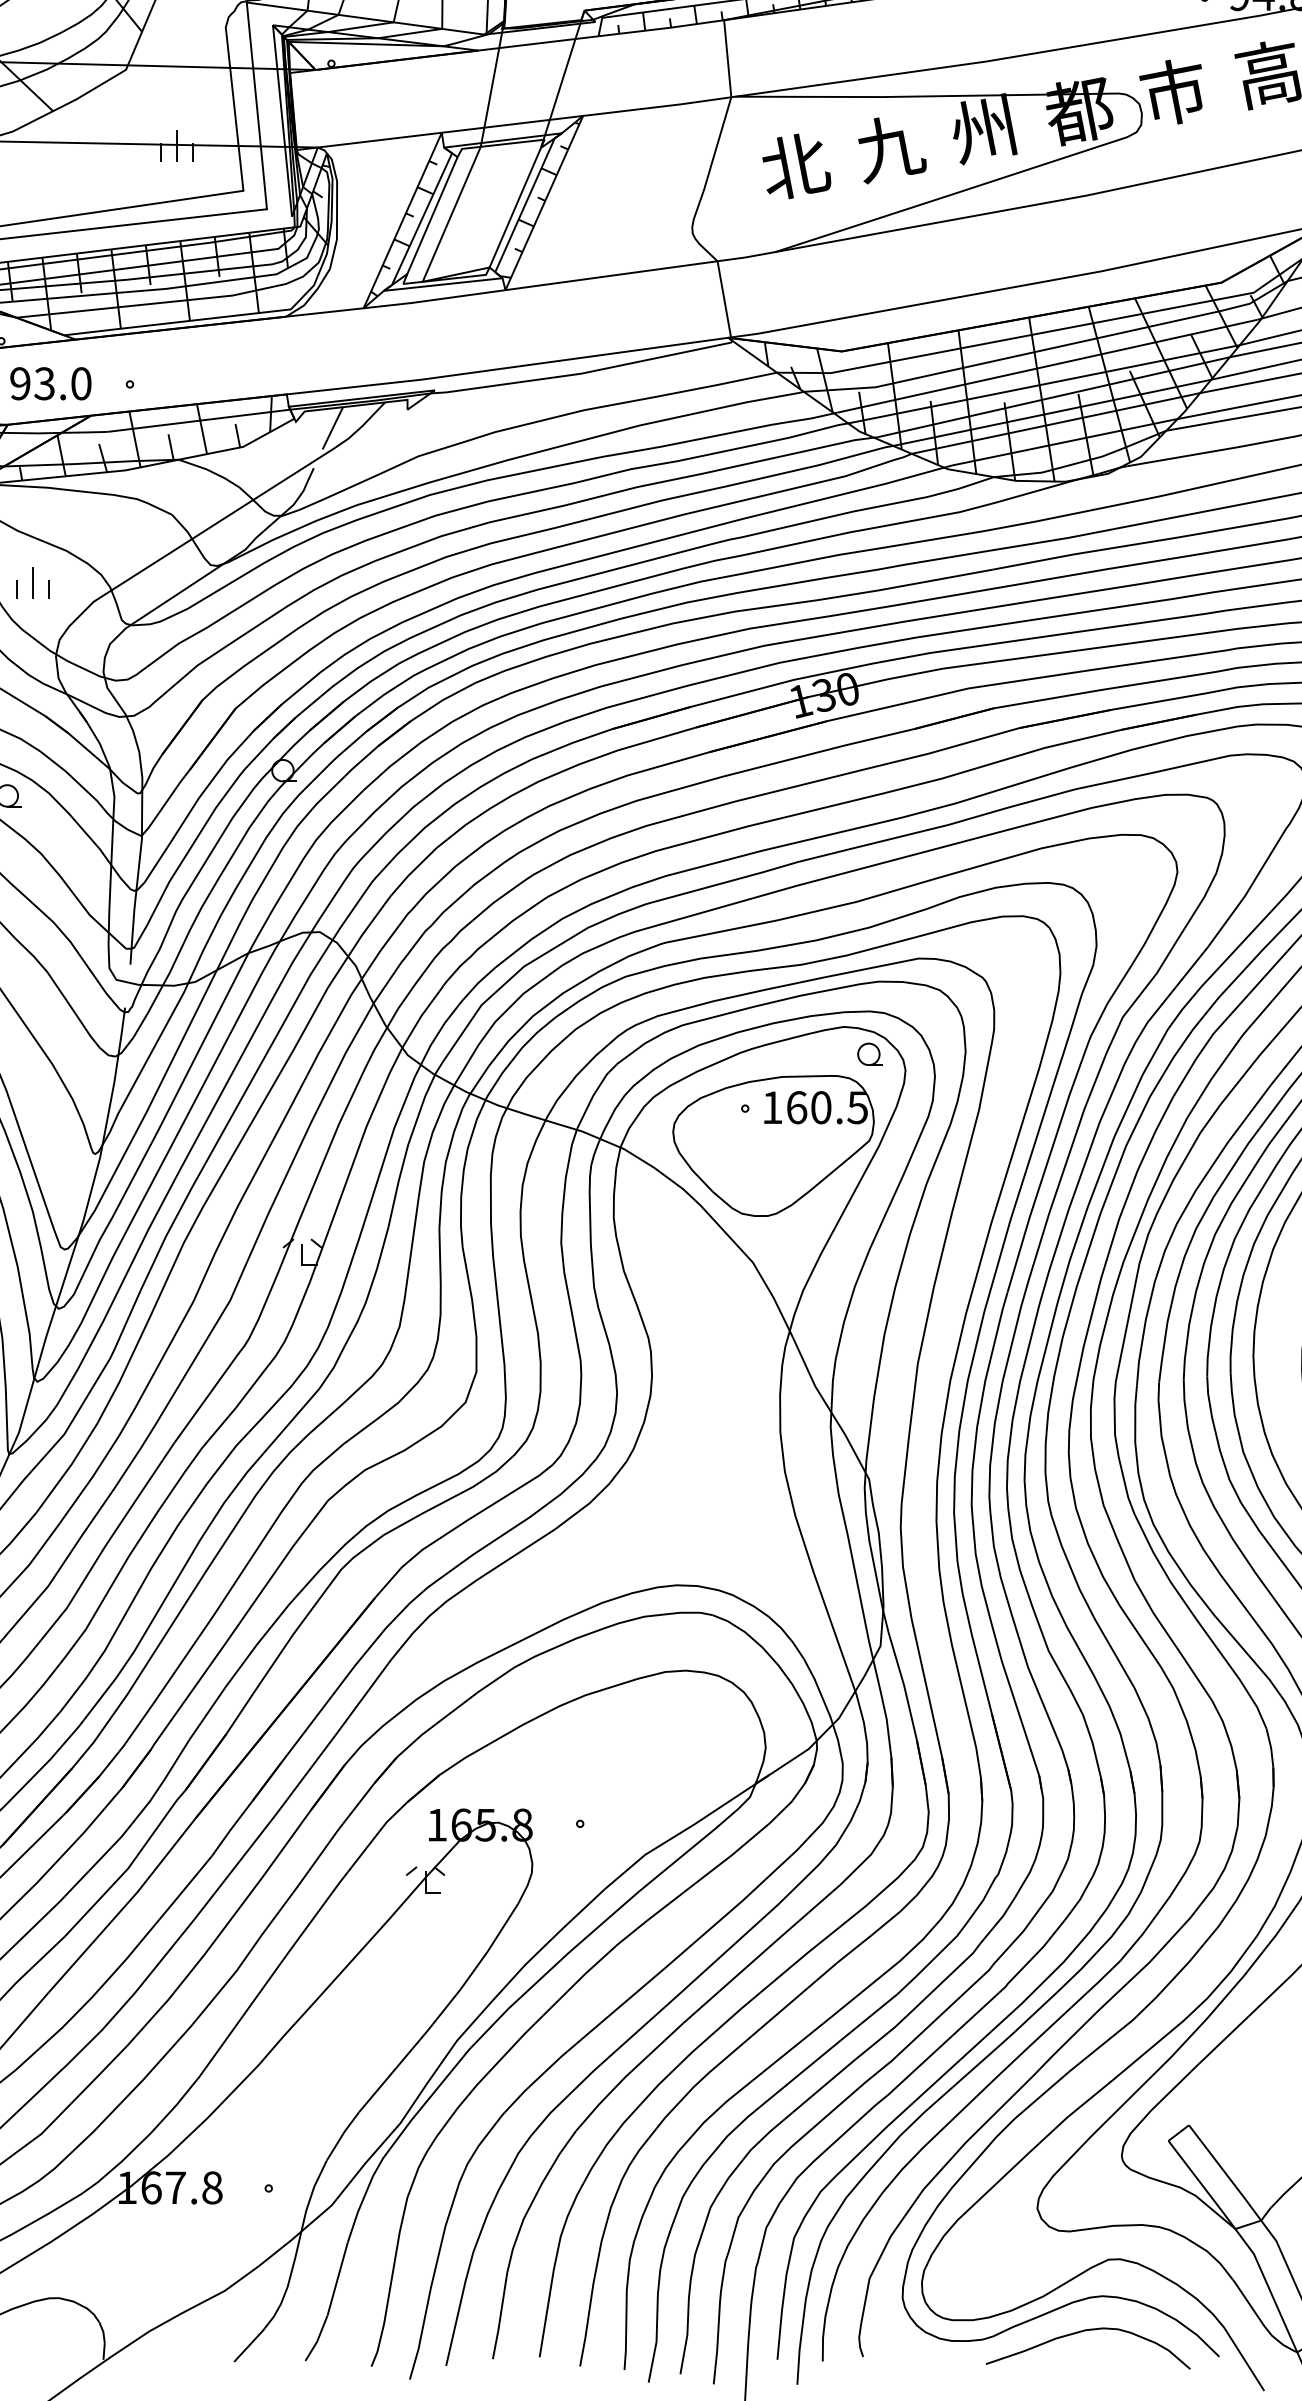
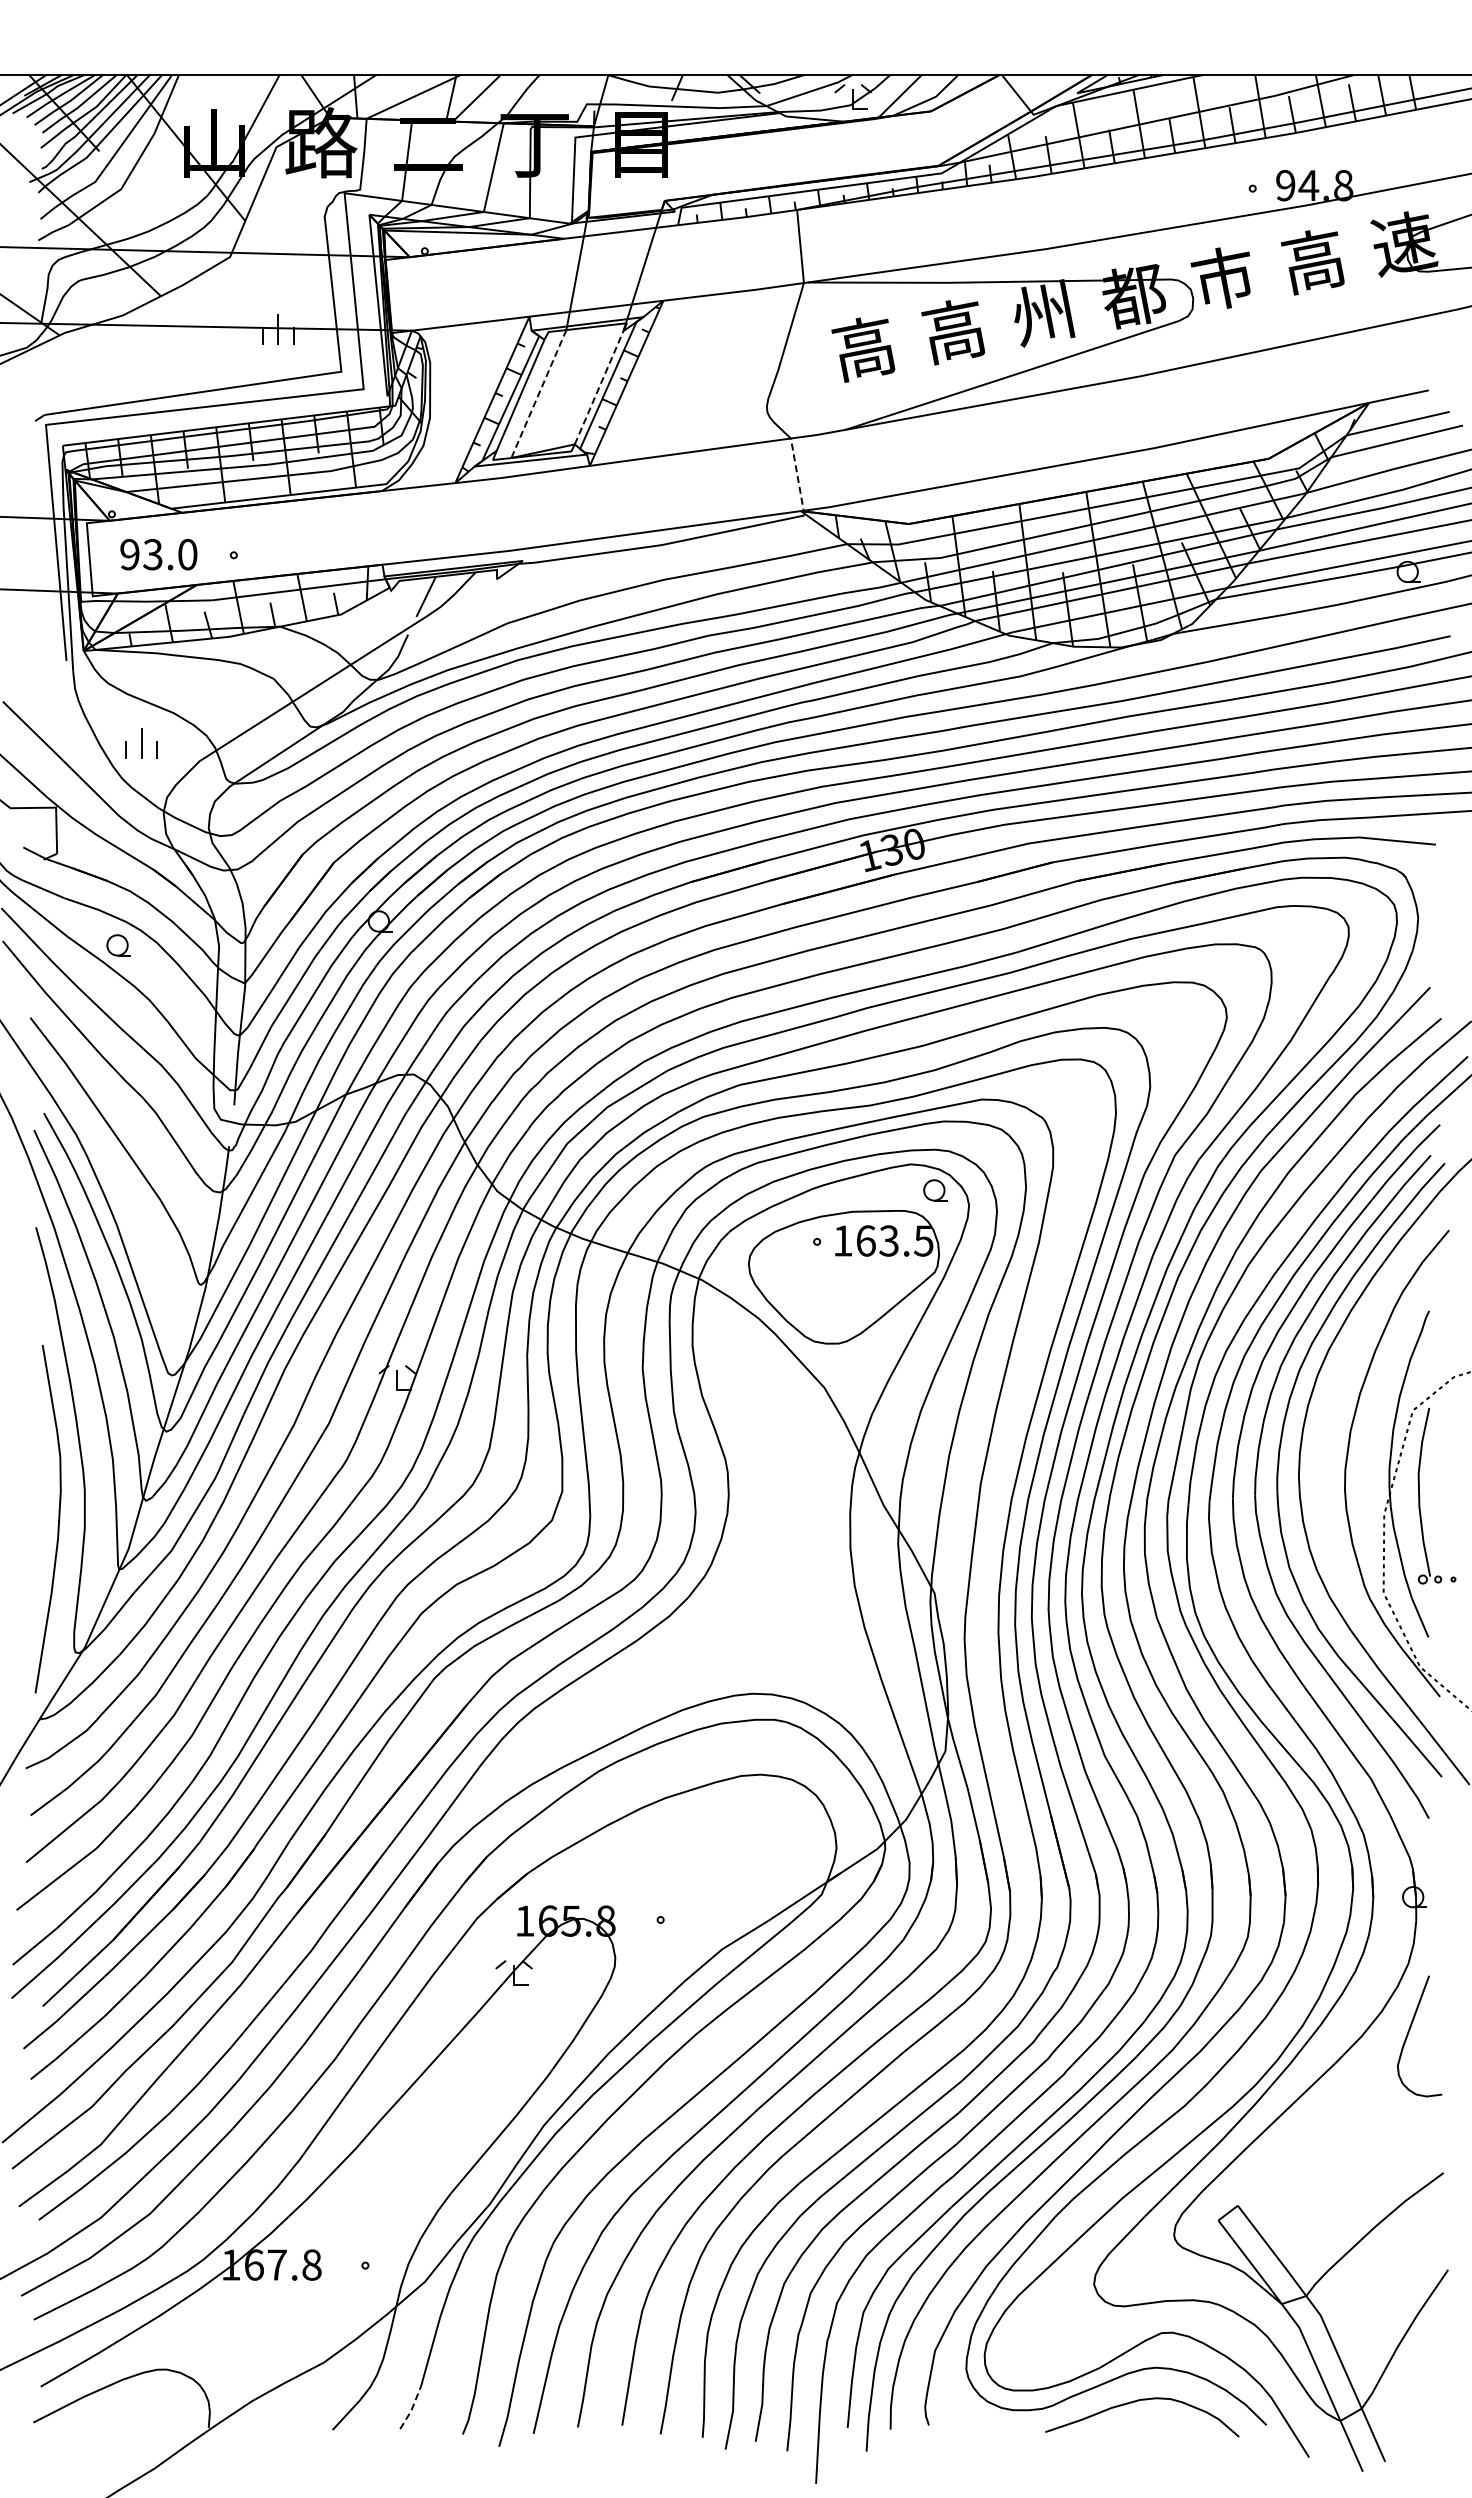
text: (891, 149) -> (955, 332), 九 -> 高
text: (795, 167) -> (864, 349), 北 -> 高
line: (515, 207) -> (599, 387), solid -> dashed
line: (451, 214) -> (538, 394), solid -> dashed
line: (724, 301) -> (797, 476), solid -> dashed
text: (820, 1107) -> (888, 1240), 160.5 -> 163.5
line: (318, 2340) -> (412, 2409), solid -> dashed

